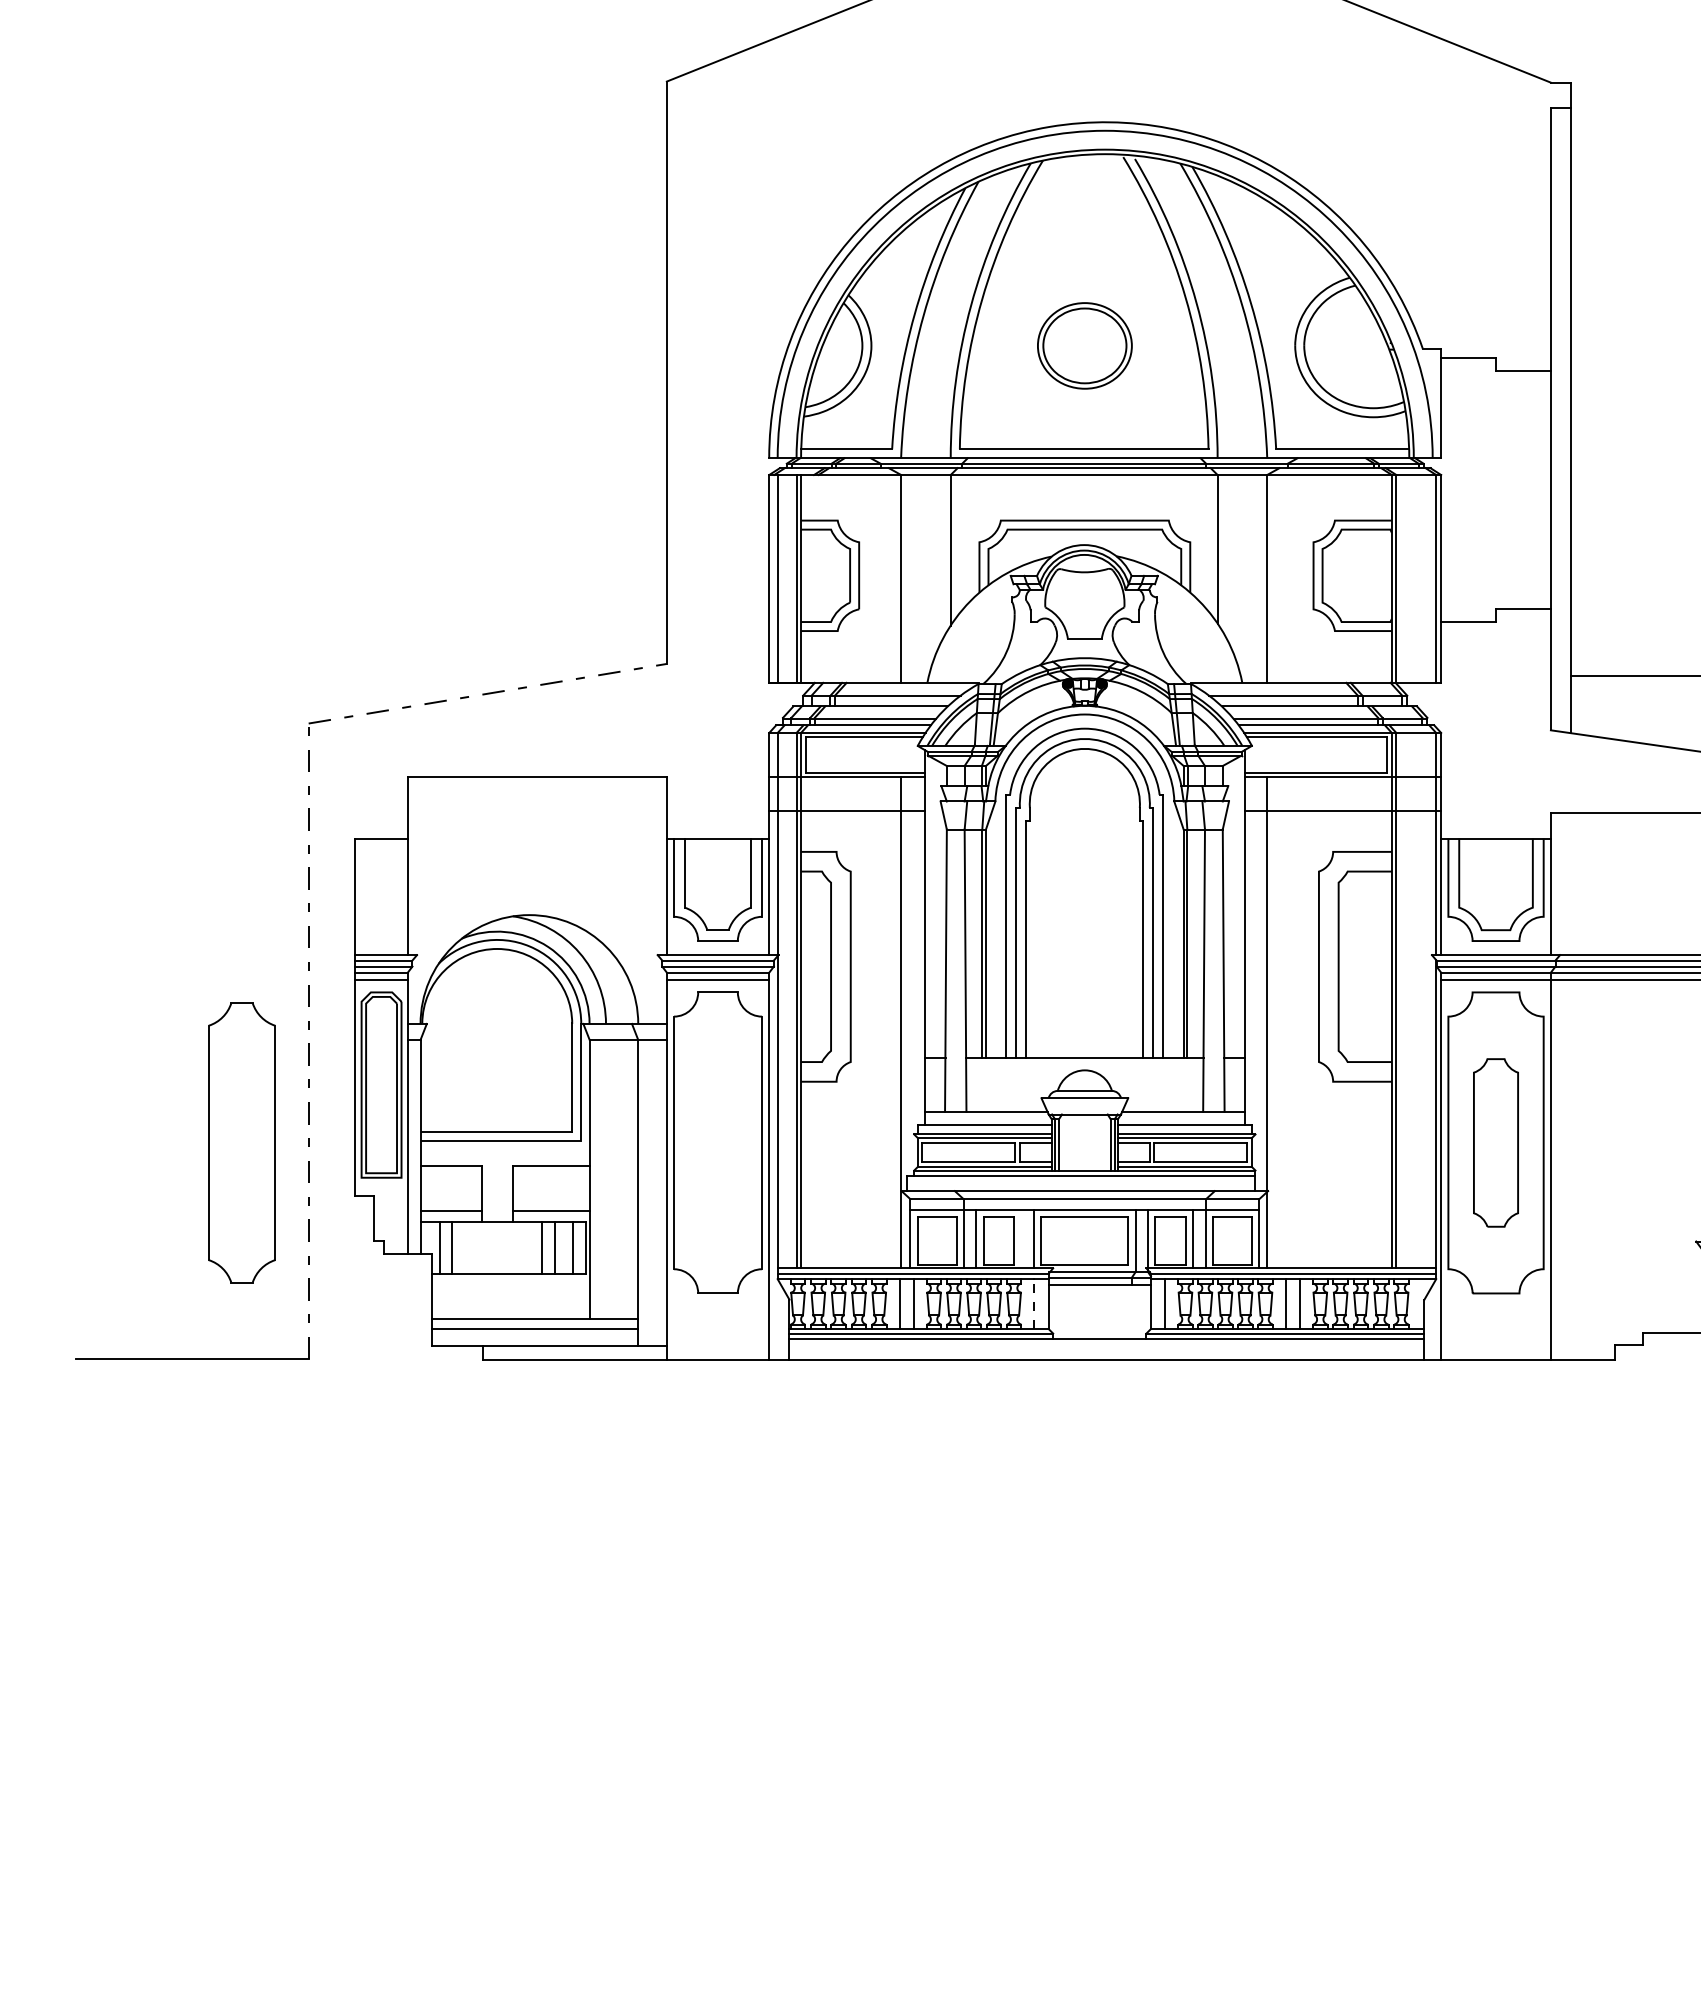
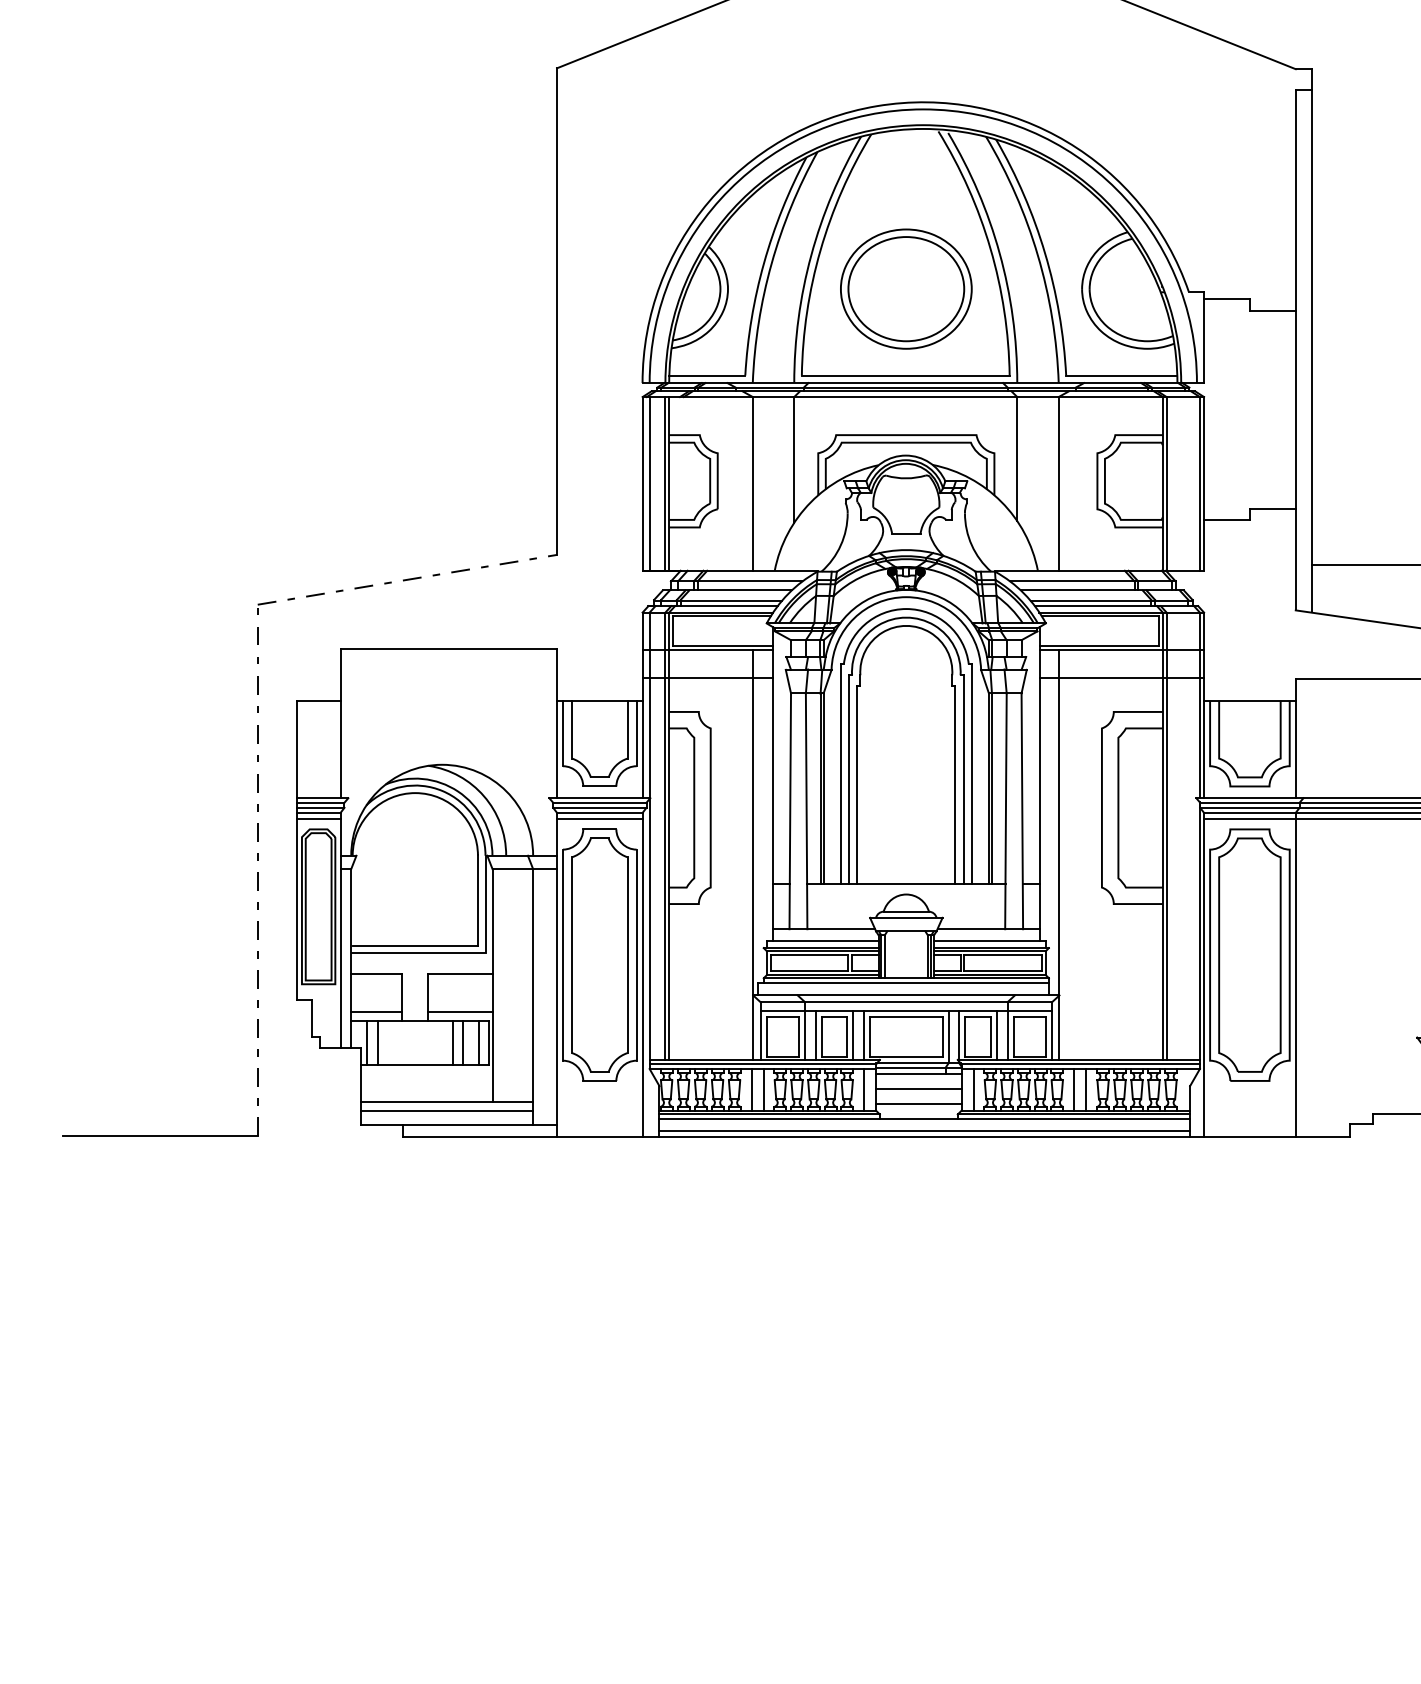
part: (1084, 345) -> (906, 288), size x1.67
part: (241, 1142) -> (599, 954), moved
part: (1495, 1142) -> (1249, 954), size x1.67
line: (1021, 1239) -> (853, 1035), added
line: (1099, 1302) -> (918, 1088), added
line: (1034, 1304) -> (864, 1090), dashed -> solid
line: (1099, 1321) -> (918, 1104), added
line: (1106, 1353) -> (924, 1131), added

